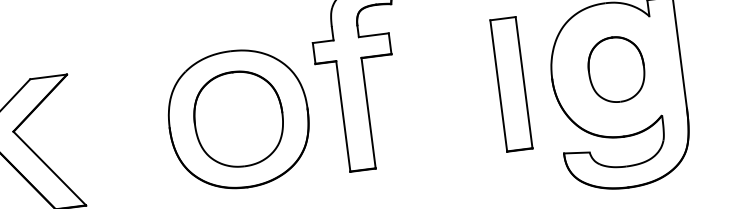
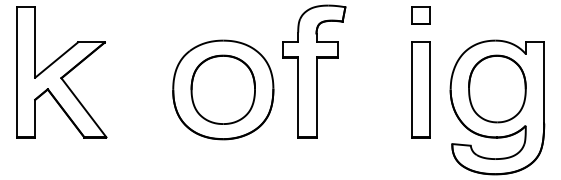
part: (616, 68) -> (497, 88), size x1.43

